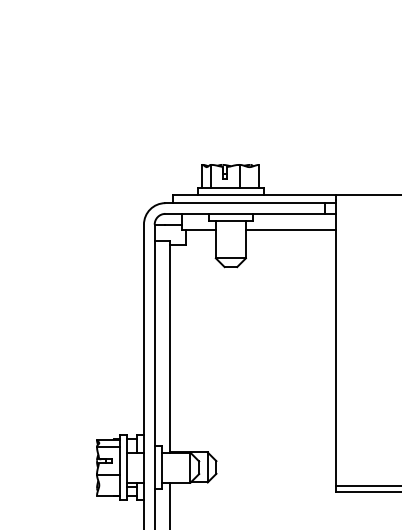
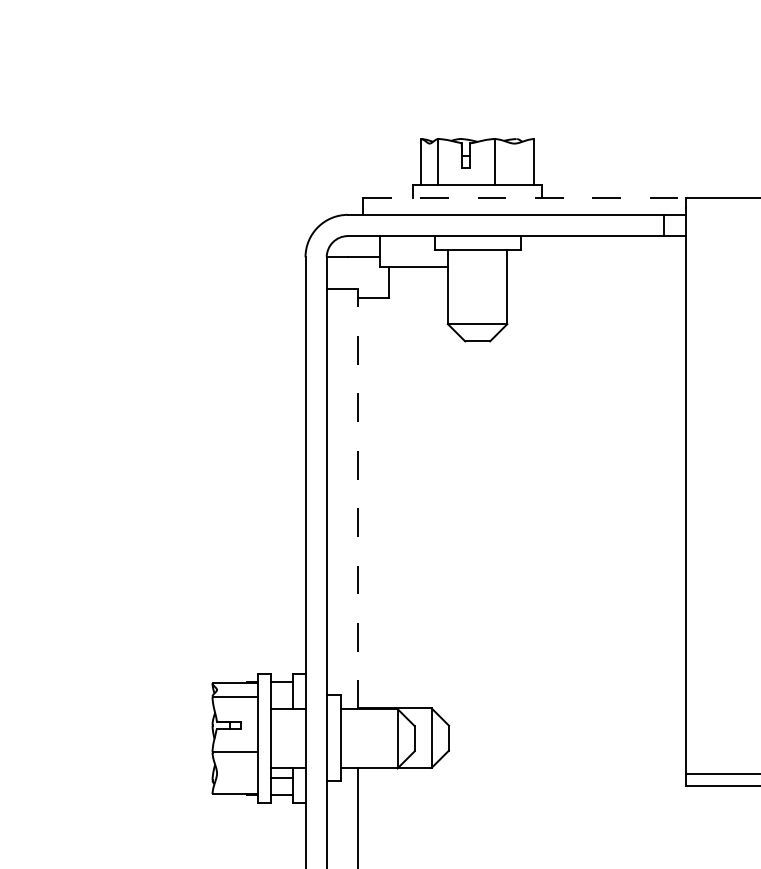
line: (254, 194) -> (524, 197), solid -> dashed
line: (290, 229) -> (595, 267), removed
line: (170, 346) -> (358, 498), solid -> dashed

